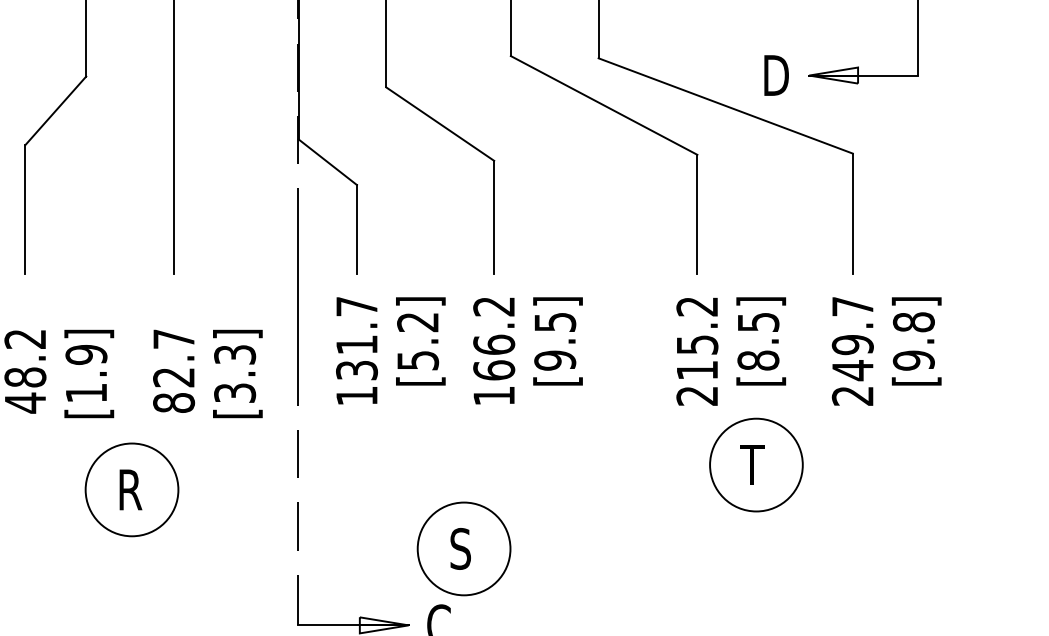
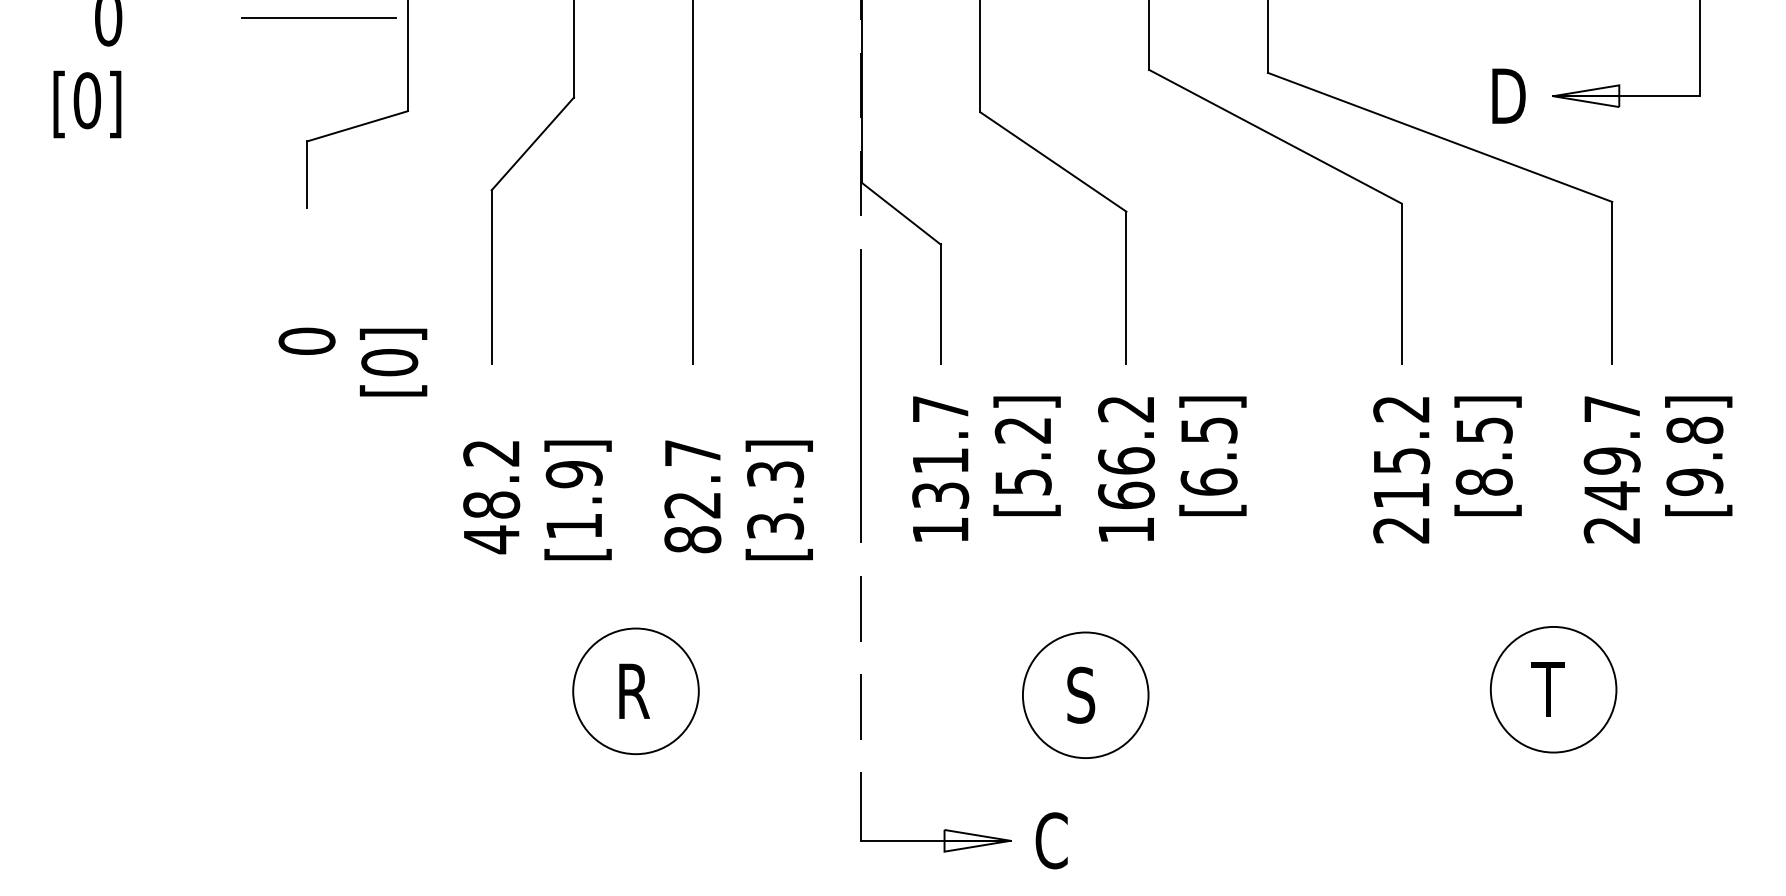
text: (554, 360) -> (1208, 482), [9.5] -> [6.5]
part: (756, 464) -> (1553, 689), moved
part: (131, 490) -> (635, 691), moved
part: (463, 548) -> (1085, 694), moved

